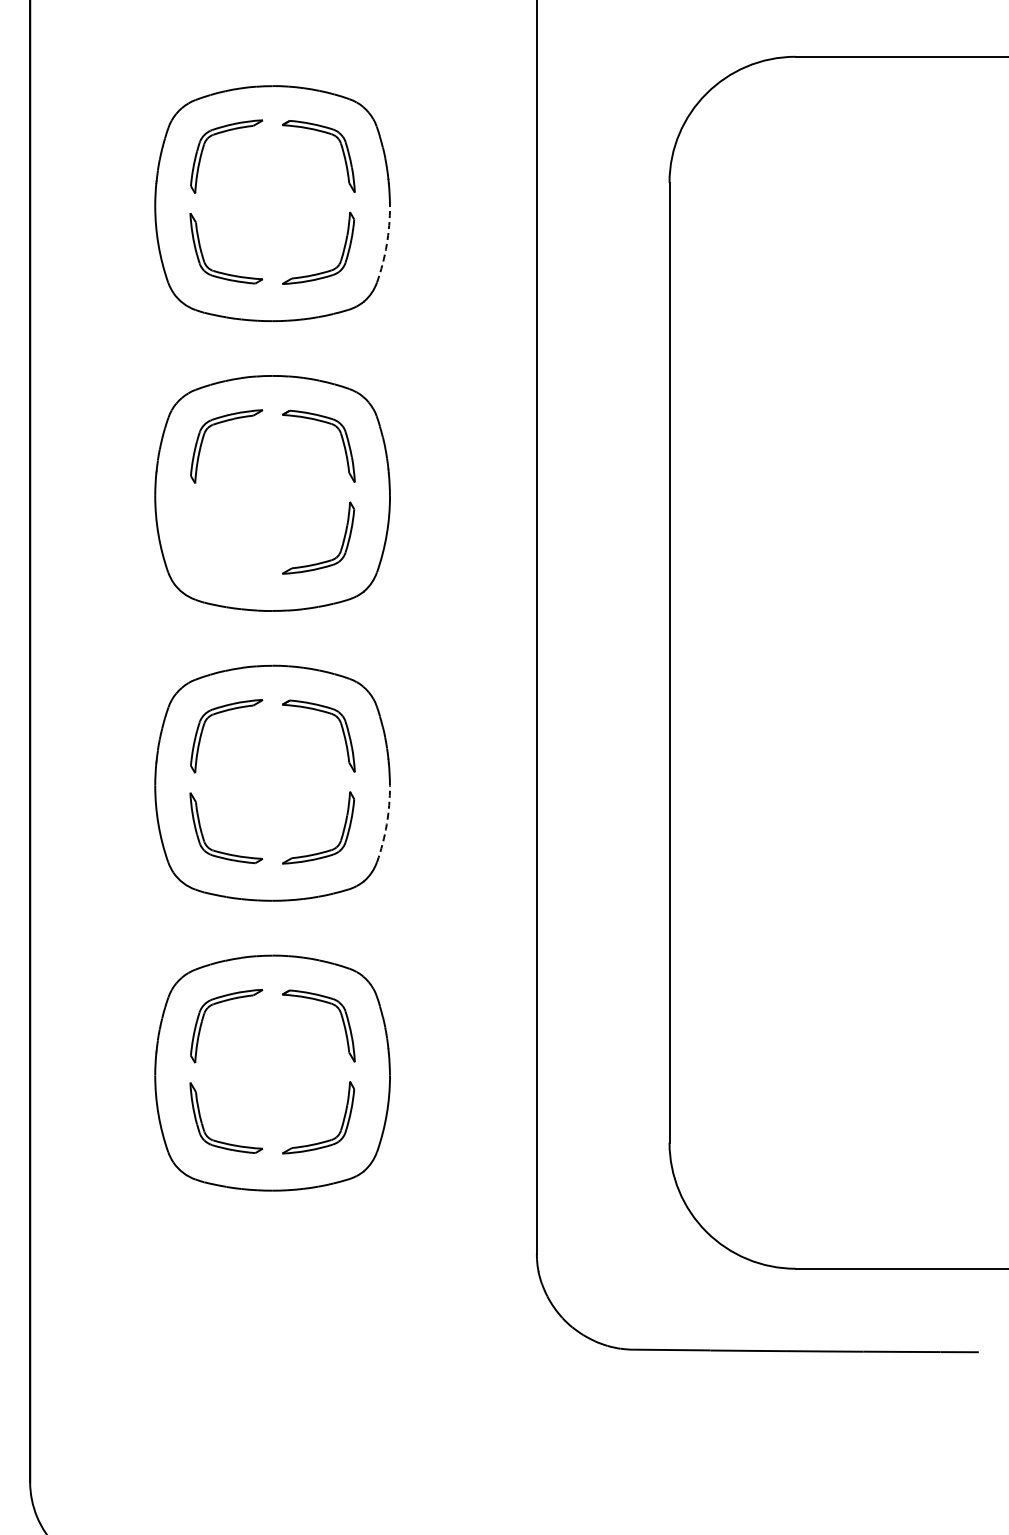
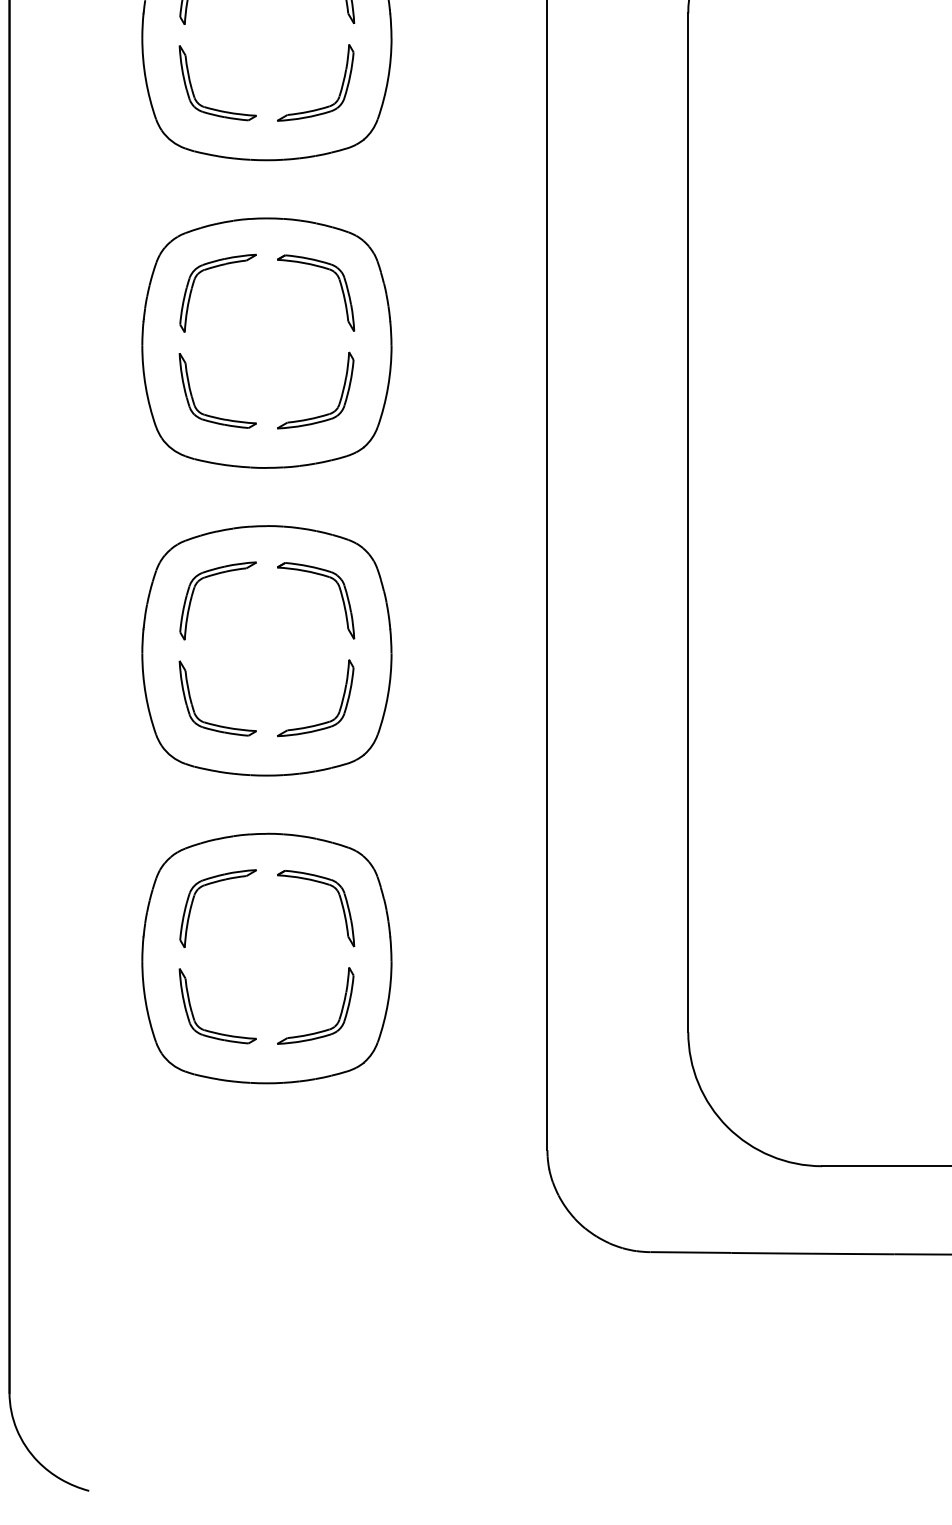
arc: (386, 244) -> (387, 78), dashed -> solid
part: (220, 561) -> (211, 415), added
arc: (386, 824) -> (387, 694), dashed -> solid

